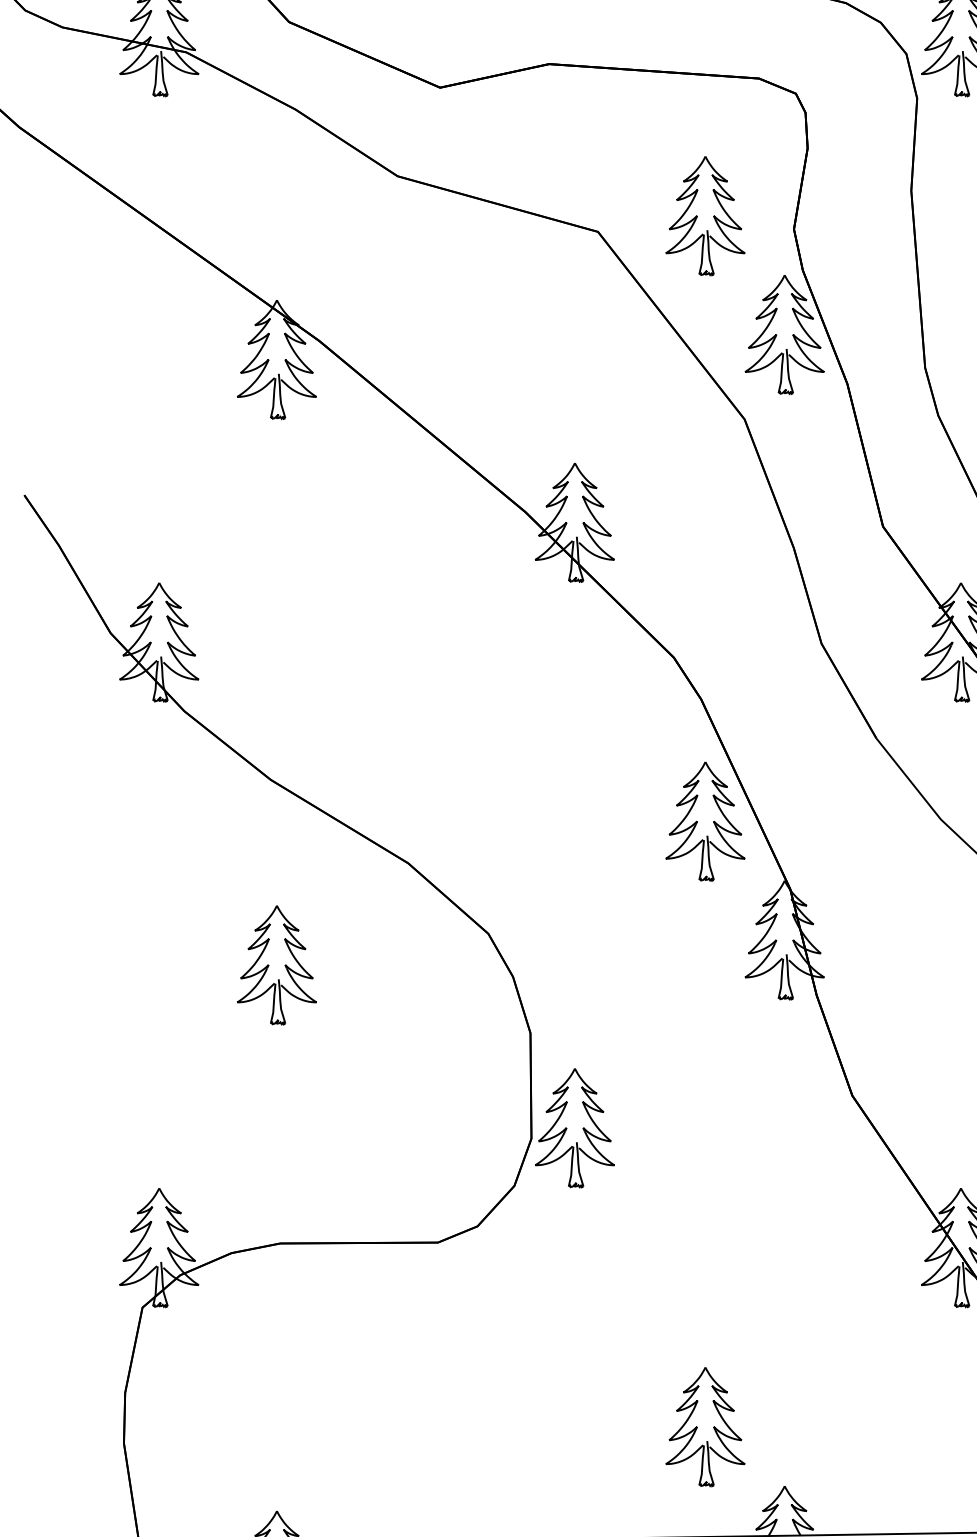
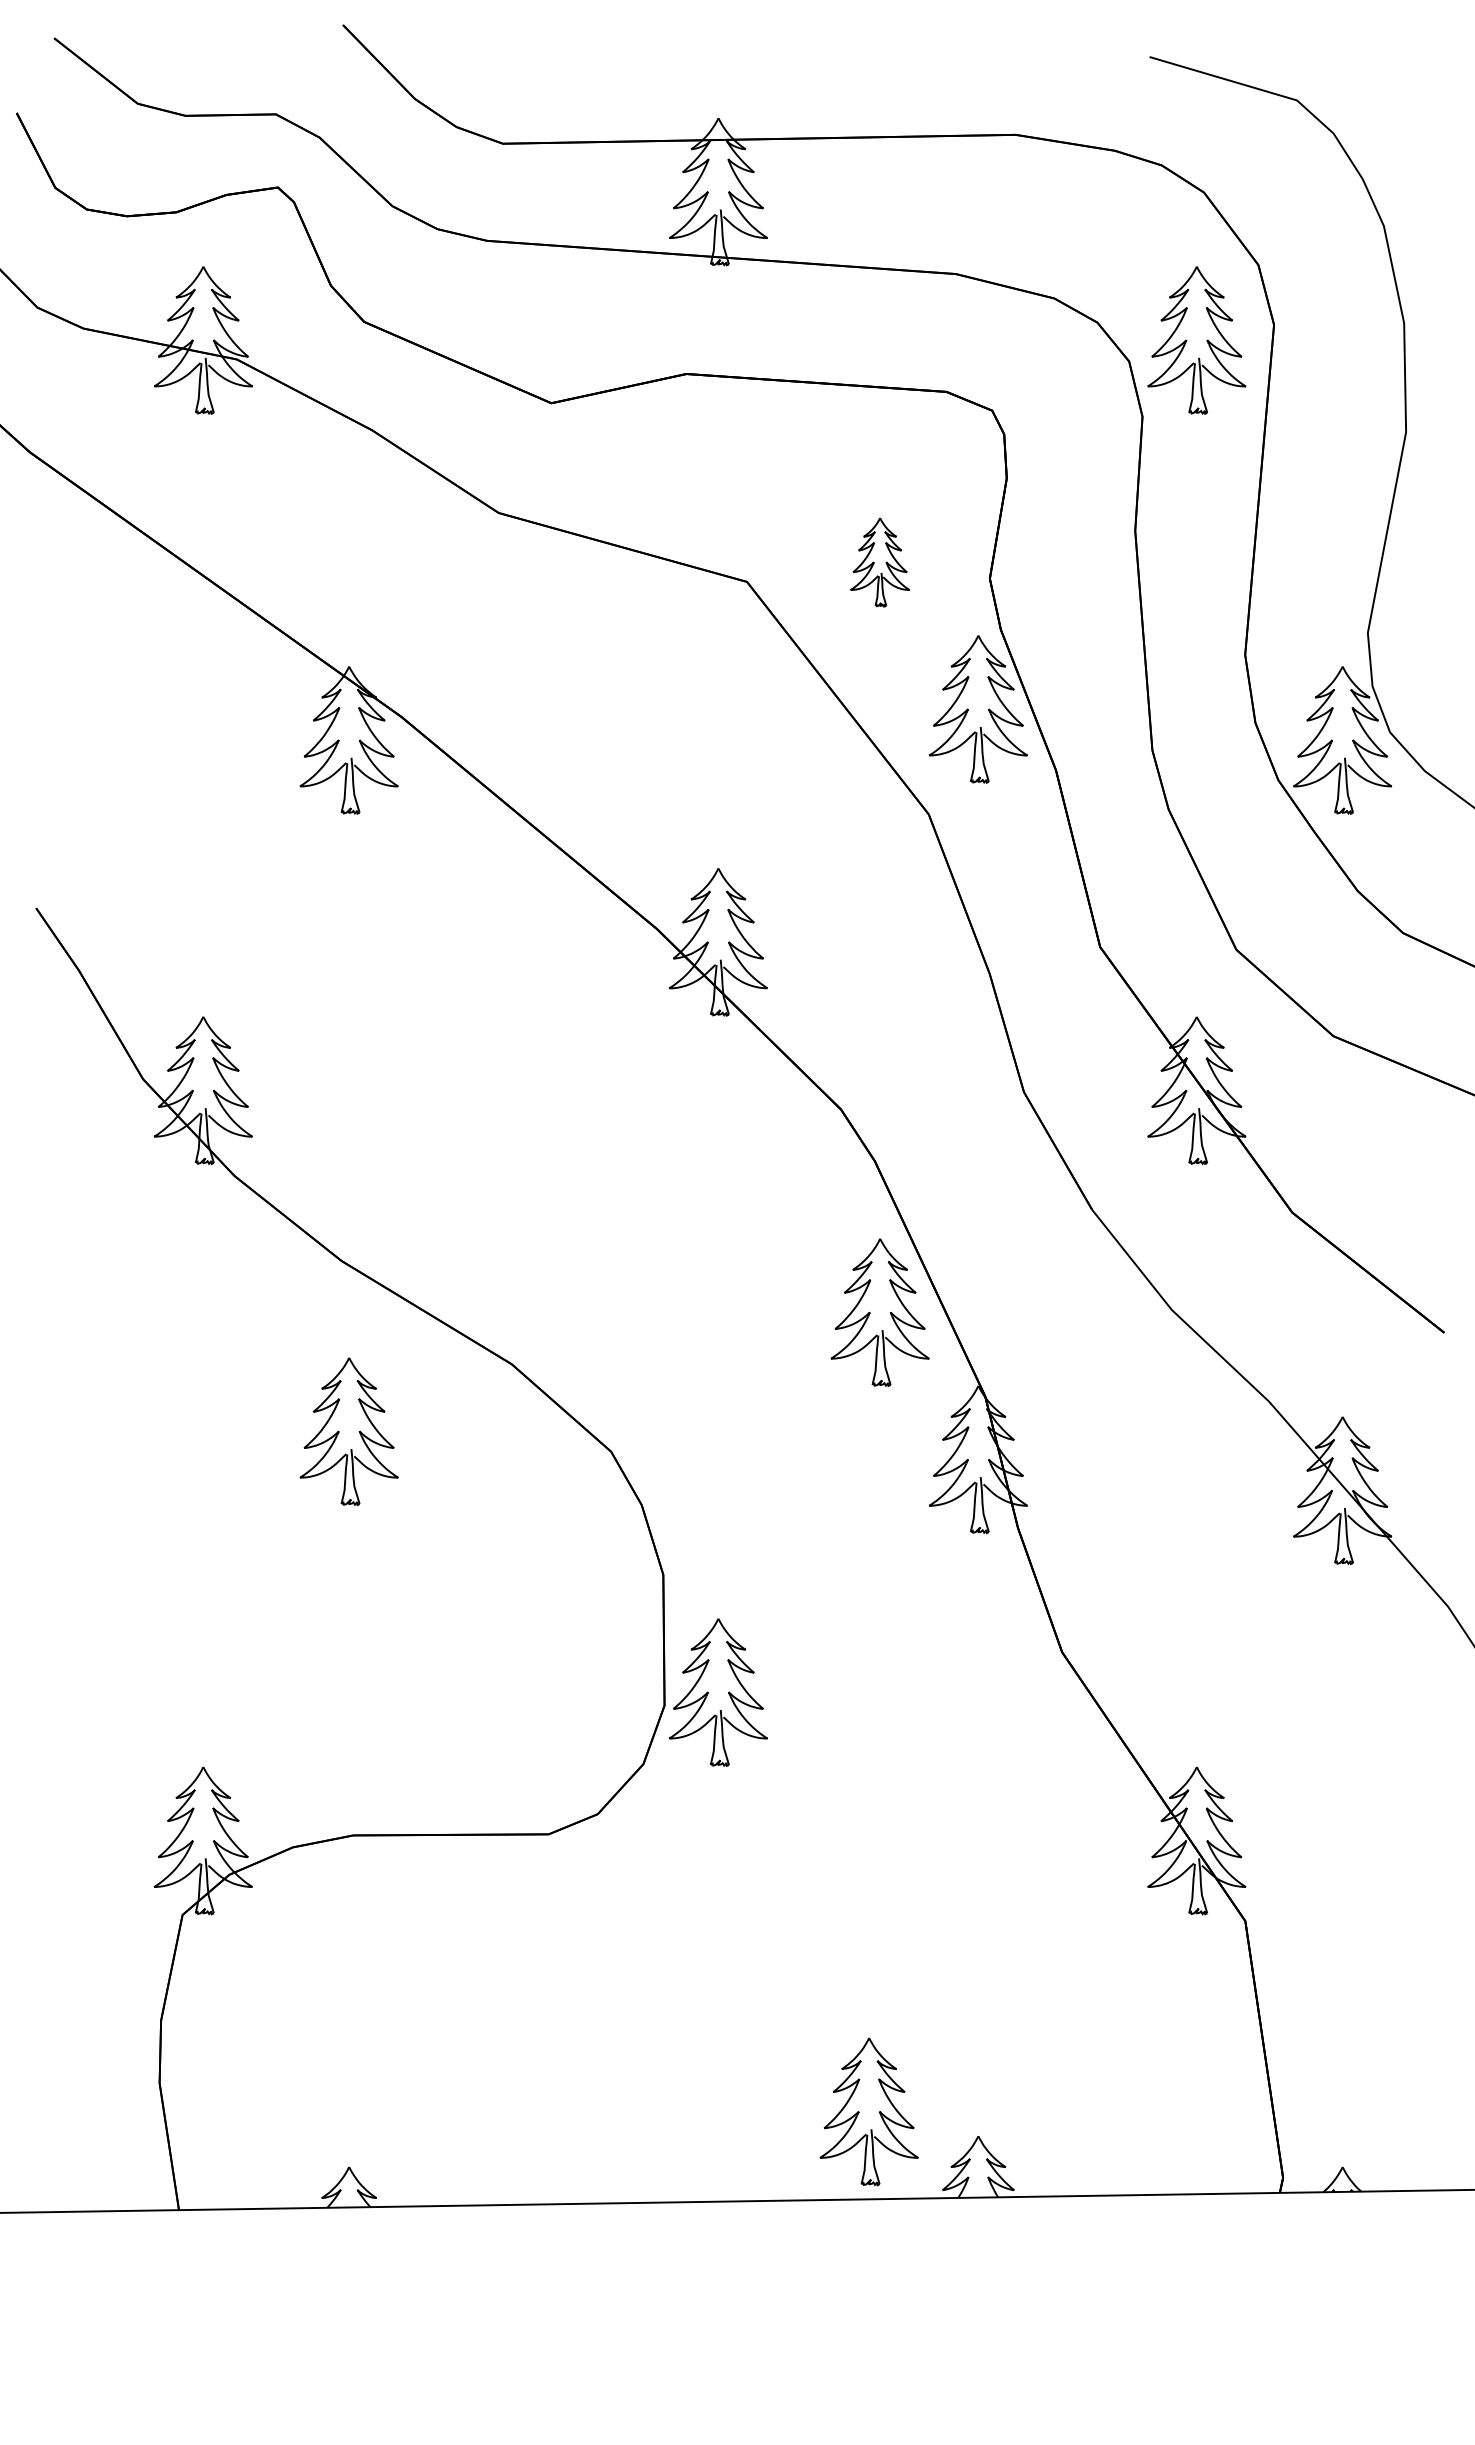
part: (704, 216) -> (879, 562), size x0.6
part: (276, 965) -> (348, 1431), moved
part: (704, 1426) -> (868, 2111), moved

